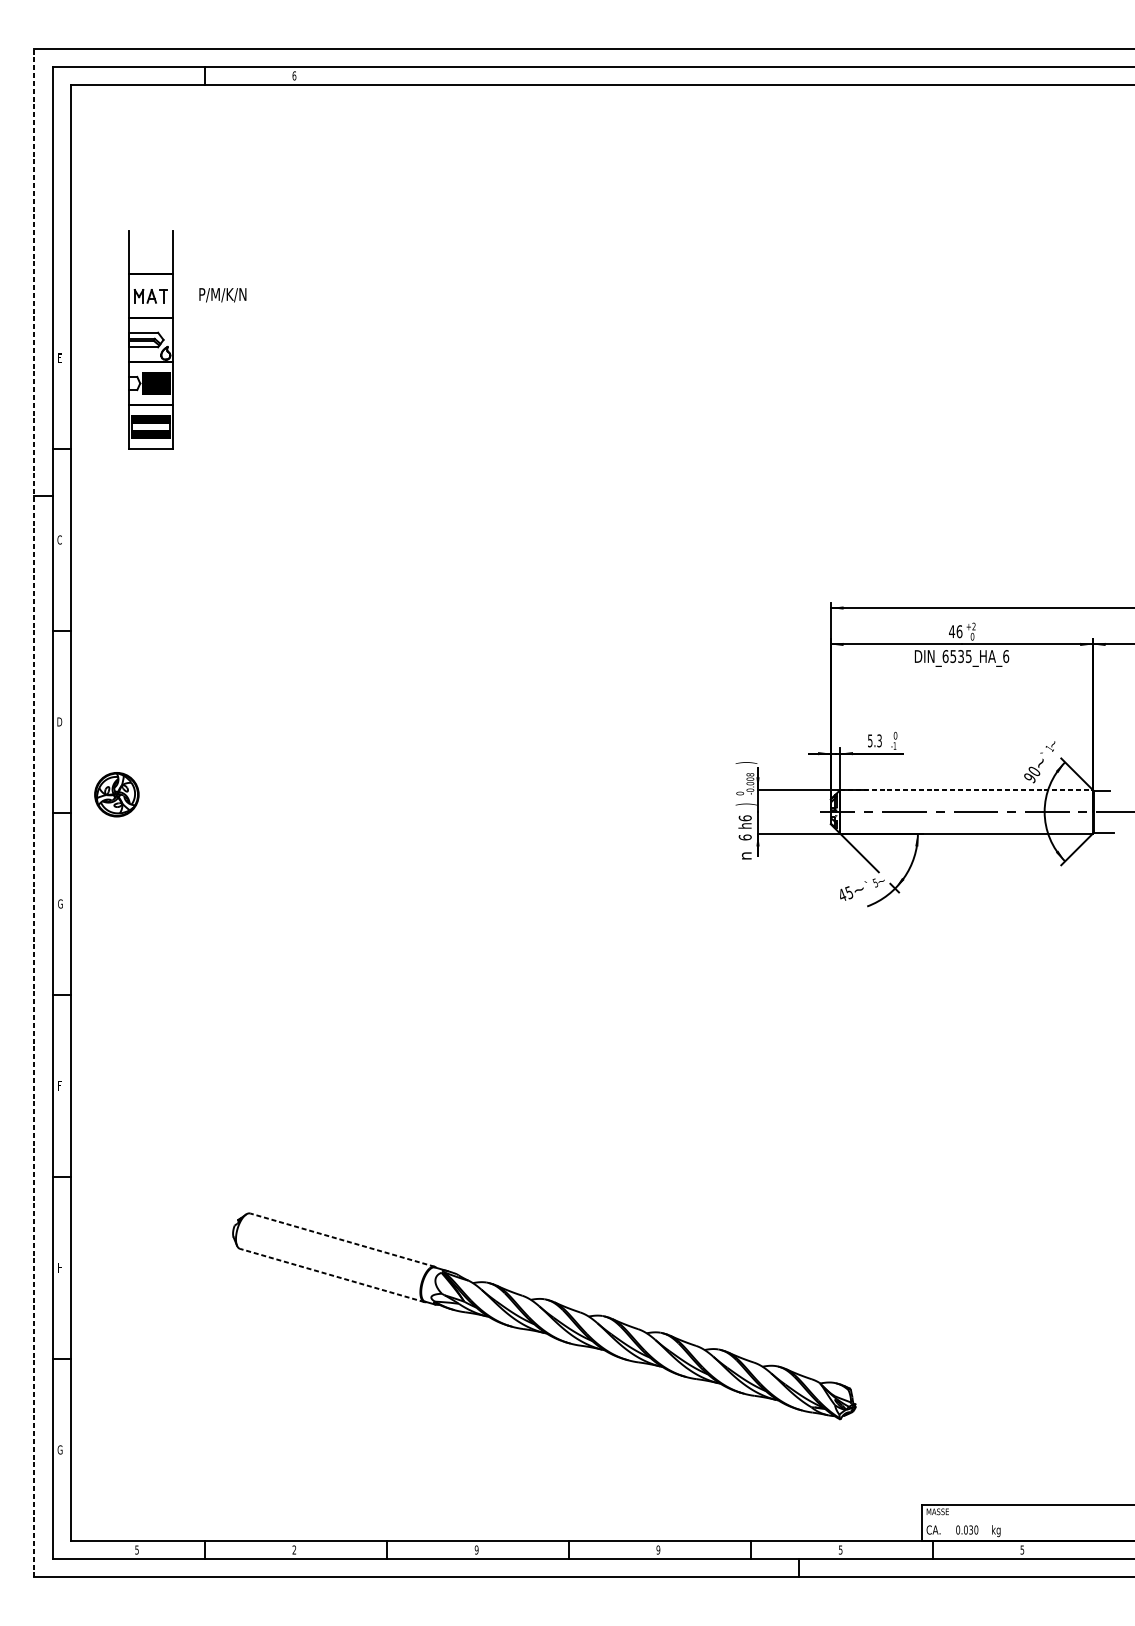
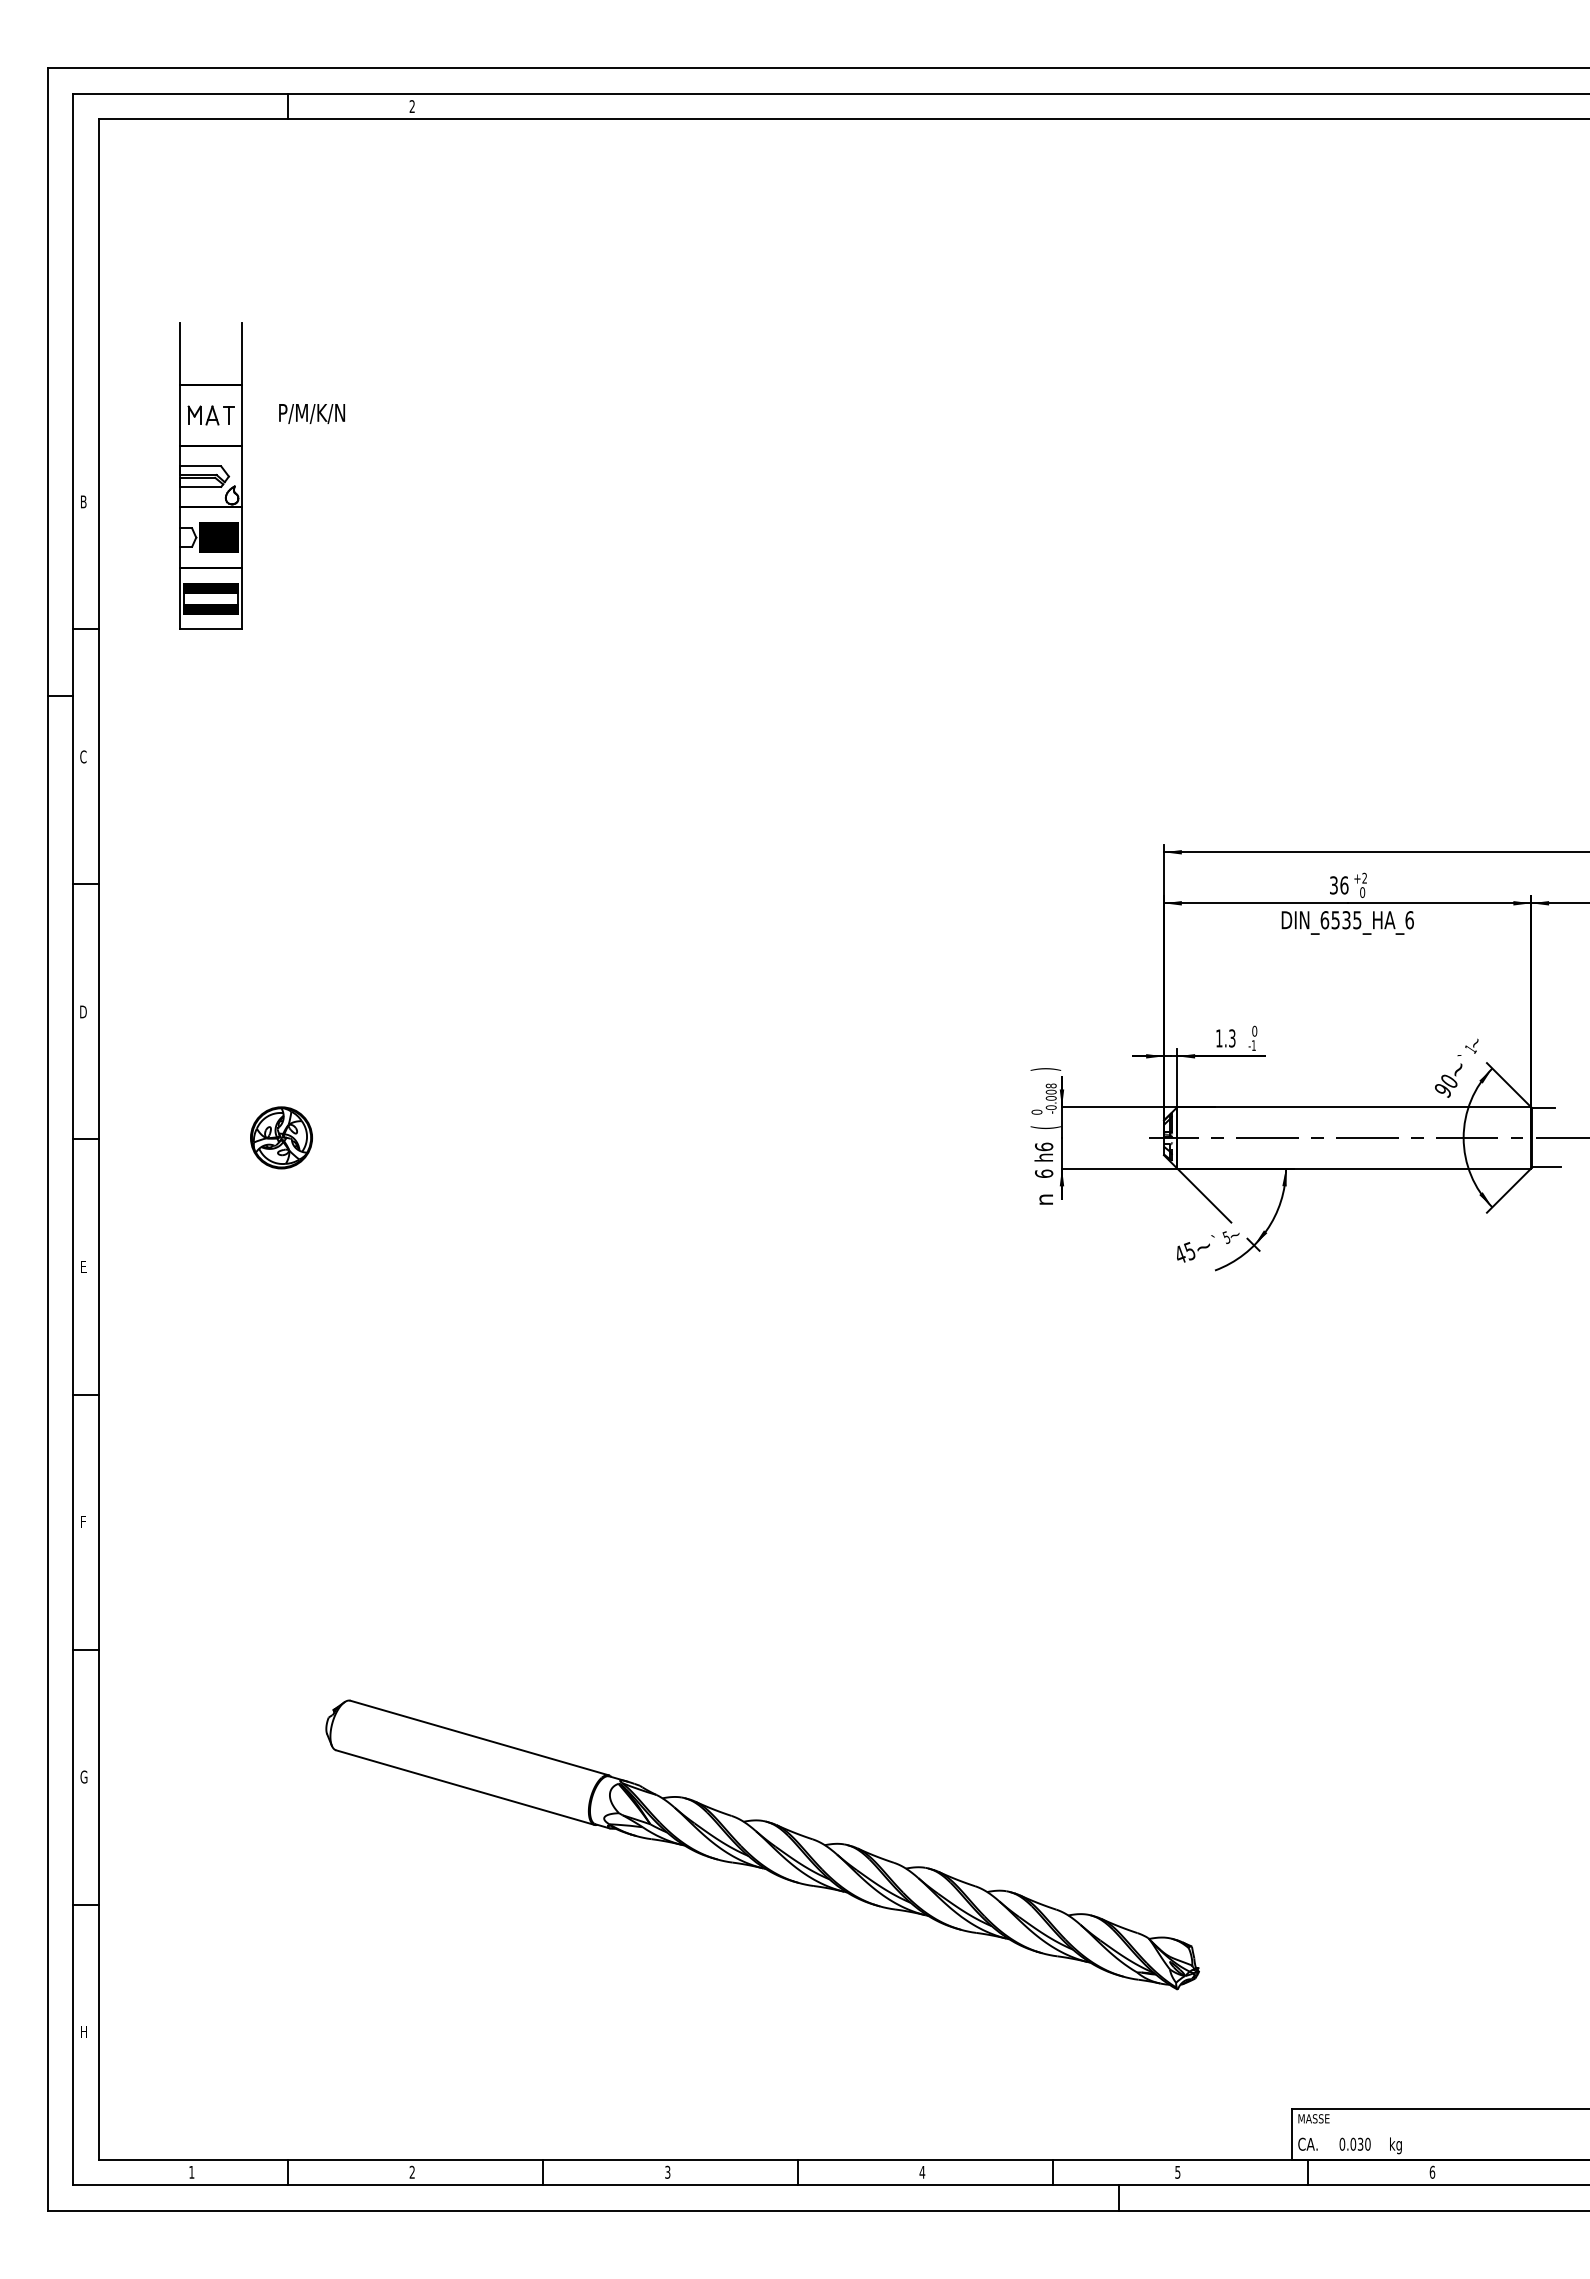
text: (294, 75) -> (412, 106), 6 -> 2
text: (59, 357) -> (83, 501), E -> B
text: (951, 631) -> (1333, 885), 46 -> 36
text: (870, 740) -> (1219, 1038), 5.3 -> 1.3
line: (966, 790) -> (1354, 1107), dashed -> solid
part: (116, 794) -> (281, 1137), moved
text: (746, 804) -> (1045, 1127), ) -> (
line: (34, 813) -> (47, 1139), dashed -> solid
text: (60, 903) -> (84, 1266), G -> E
line: (342, 1239) -> (479, 1737), dashed -> solid
text: (59, 1267) -> (83, 1776), H -> G
line: (331, 1275) -> (464, 1787), dashed -> solid
text: (59, 1449) -> (83, 2031), G -> H
text: (658, 1549) -> (922, 2171), 9 -> 4
text: (1022, 1549) -> (1432, 2171), 5 -> 6
text: (136, 1550) -> (191, 2172), 5 -> 1
text: (476, 1550) -> (667, 2172), 9 -> 3

